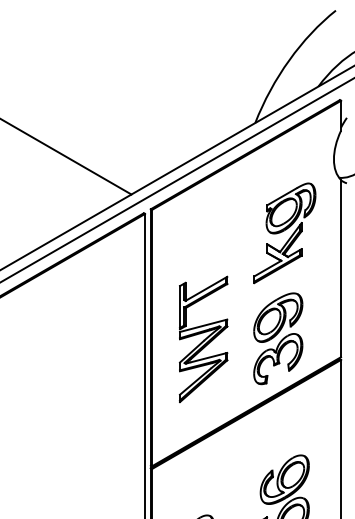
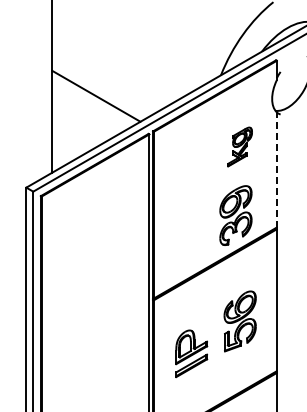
part: (283, 232) -> (239, 146), size x0.6
line: (340, 267) -> (276, 169), solid -> dashed
part: (203, 338) -> (187, 215), removed

